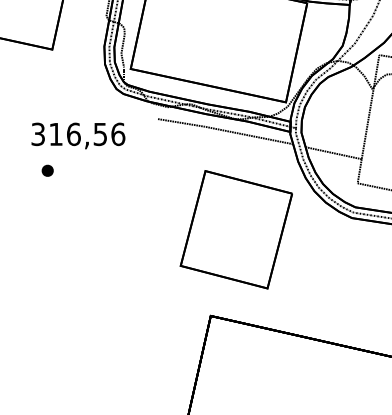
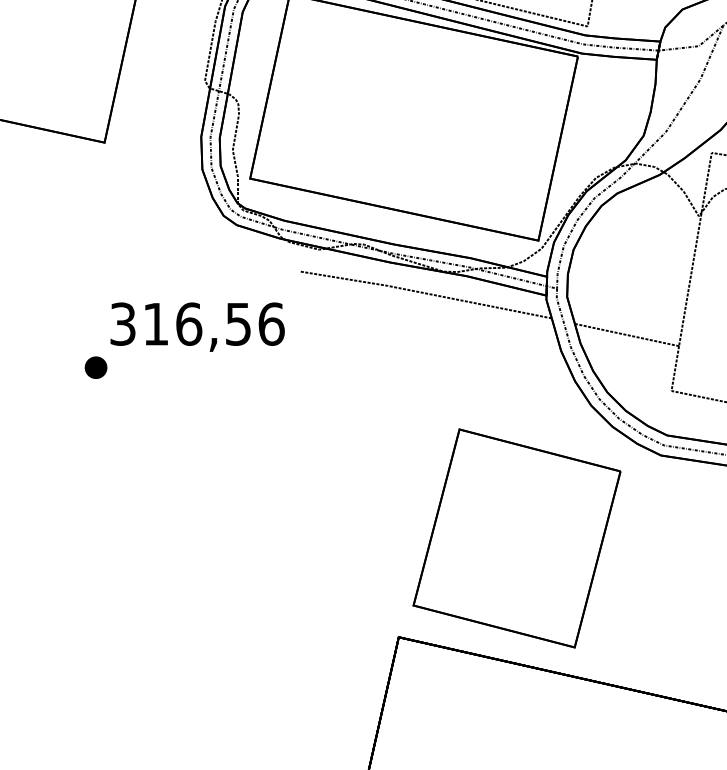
text: (78, 135) -> (197, 326), moved
part: (235, 229) -> (515, 537), moved

